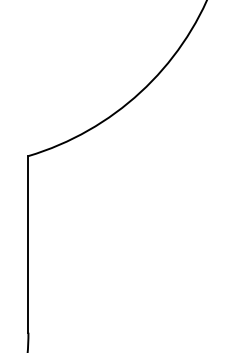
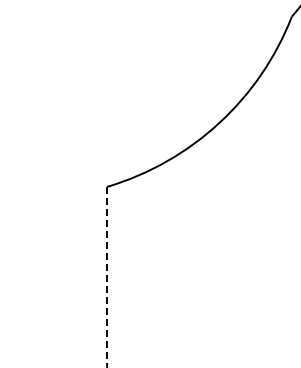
line: (28, 244) -> (107, 275), solid -> dashed

